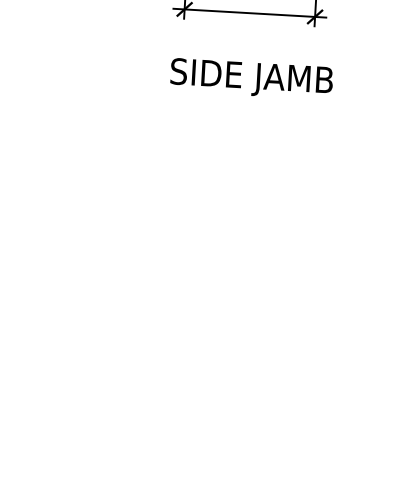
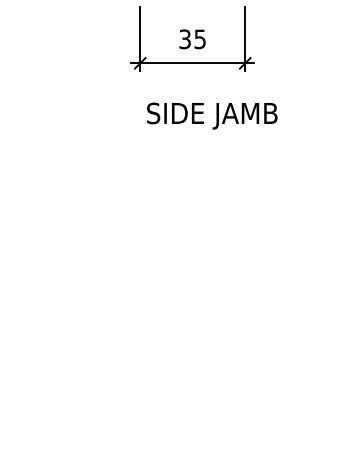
text: (252, 78) -> (212, 115), moved

